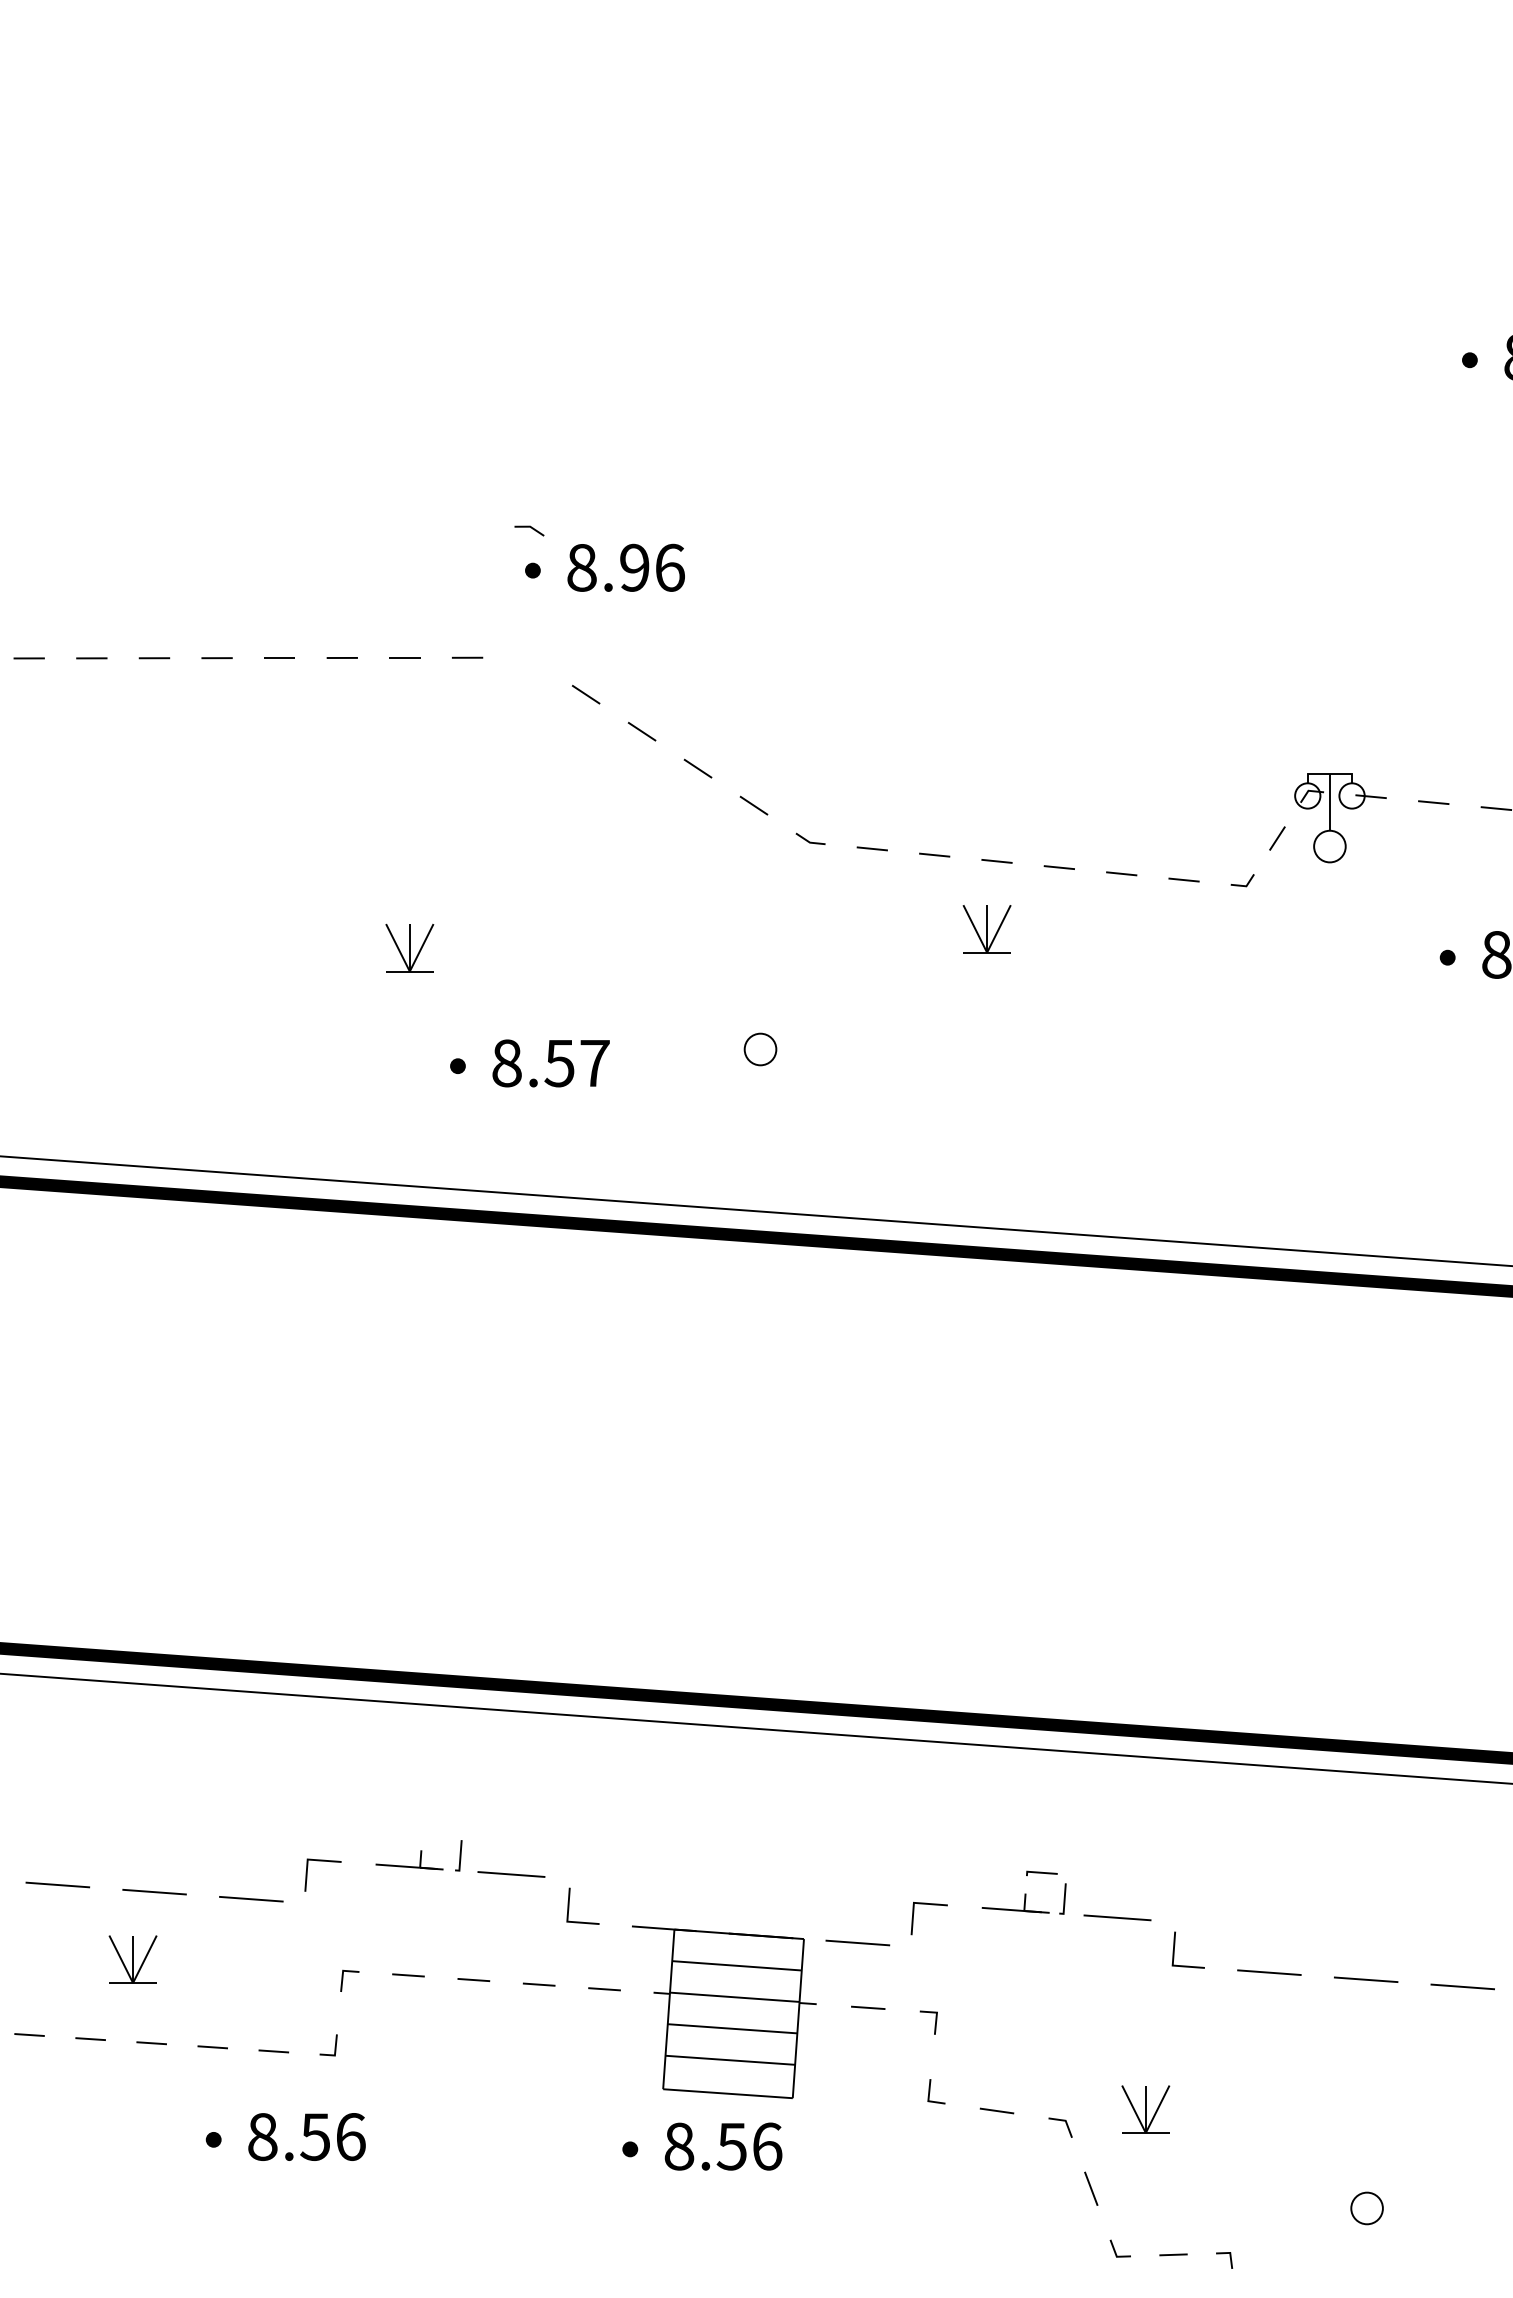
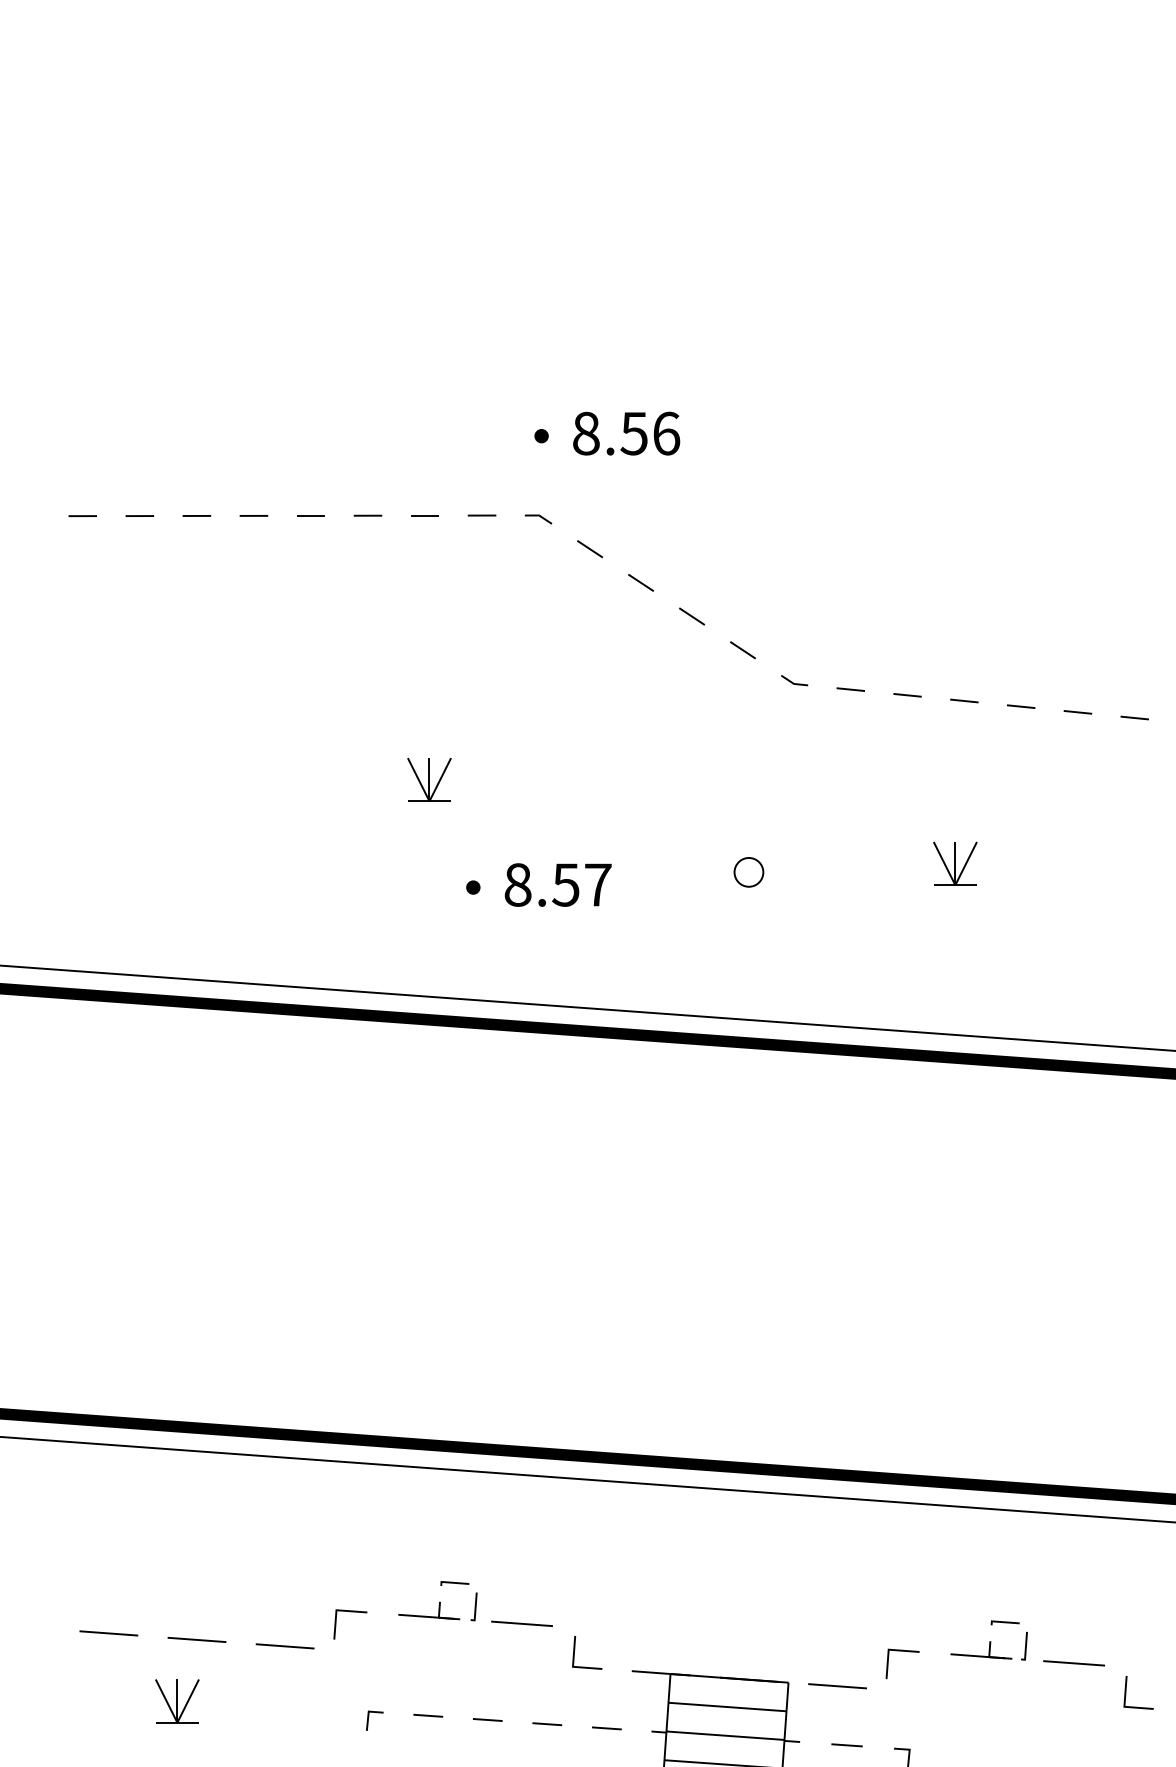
line: (531, 528) -> (540, 517), moved
text: (634, 567) -> (634, 433), 8.96 -> 8.56
part: (986, 929) -> (954, 864), moved
line: (437, 1829) -> (454, 1582), added

